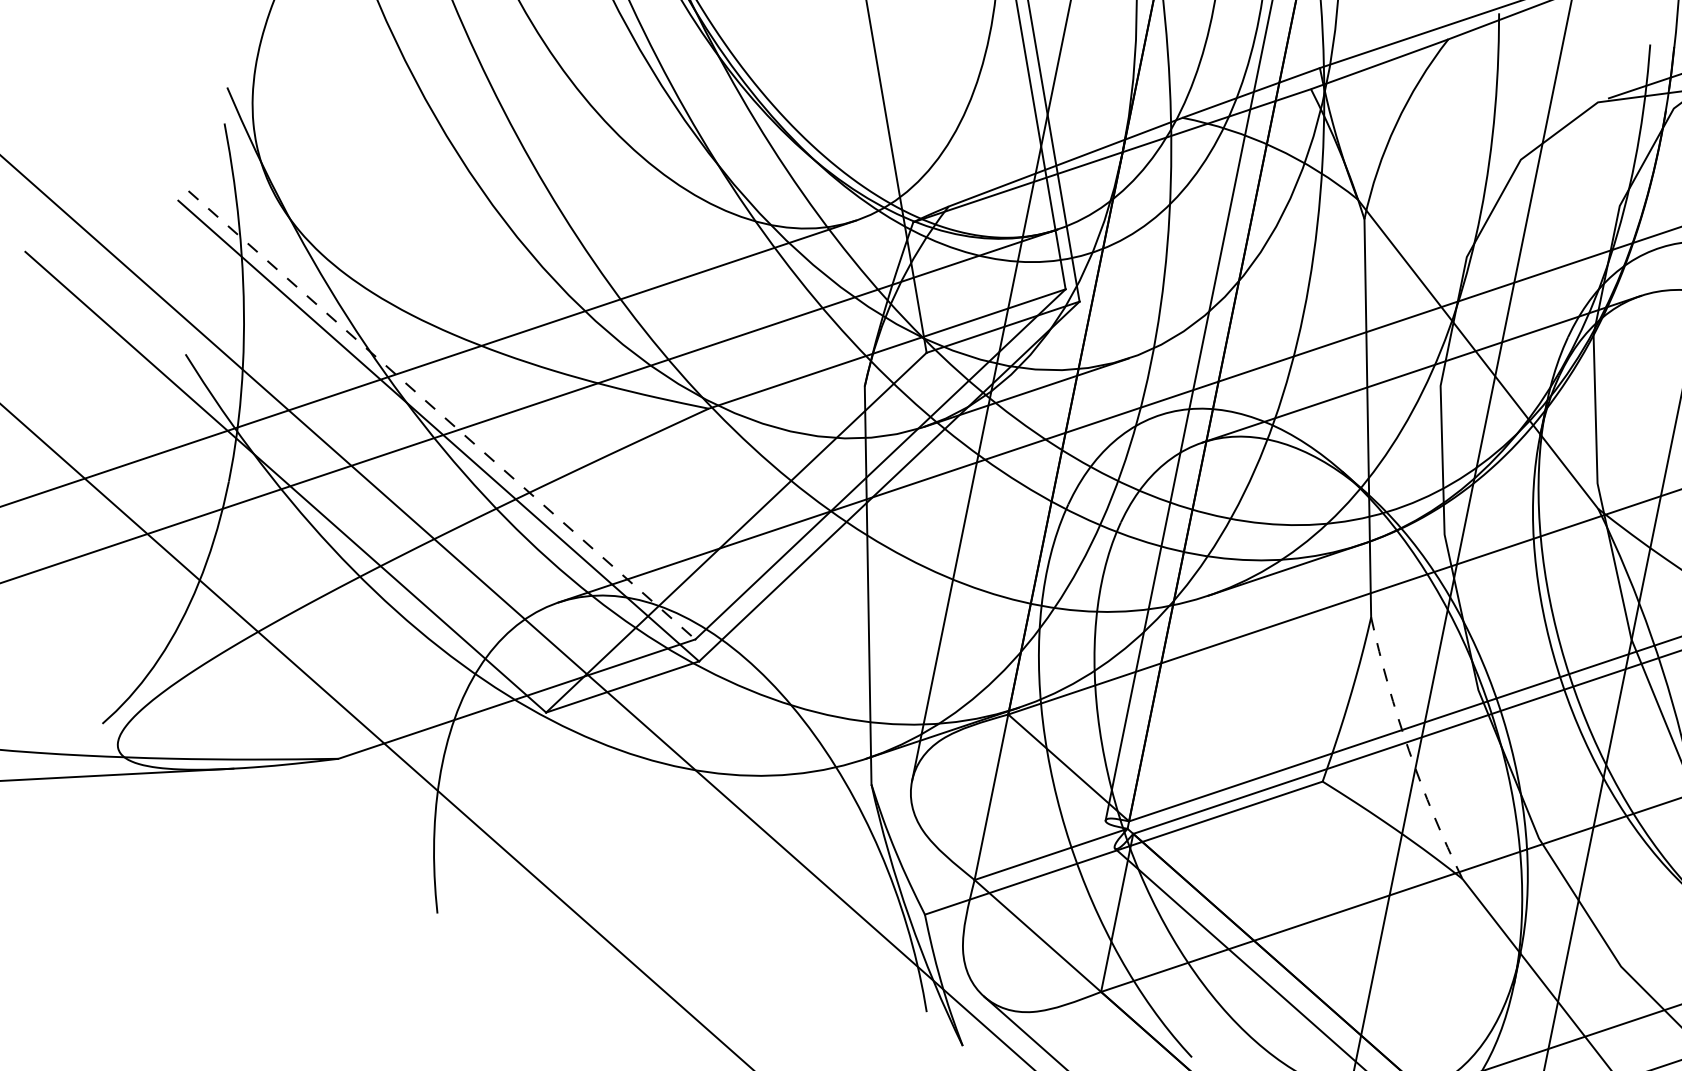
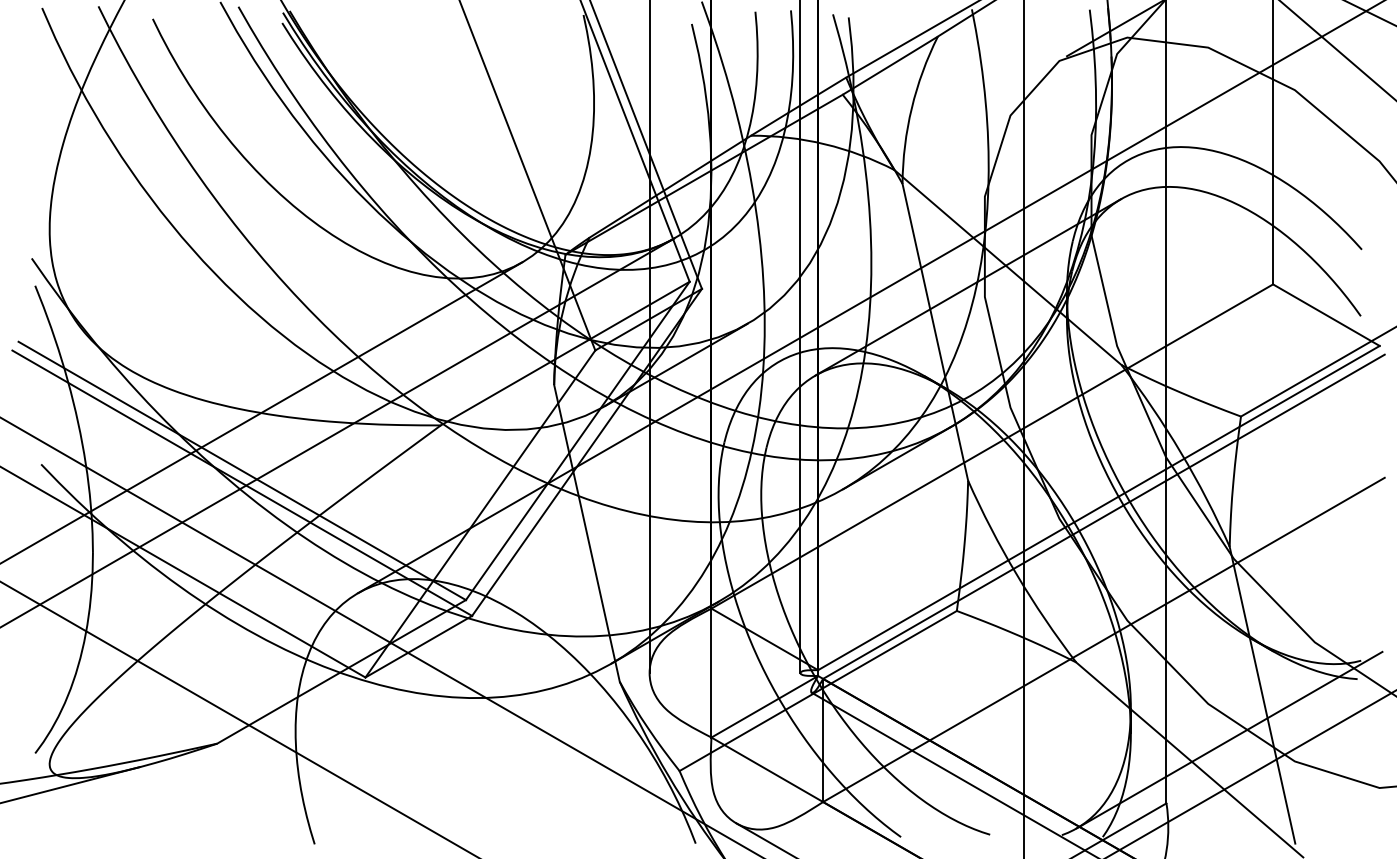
line: (442, 416) -> (242, 471), dashed -> solid
arc: (1408, 750) -> (1016, 574), dashed -> solid

